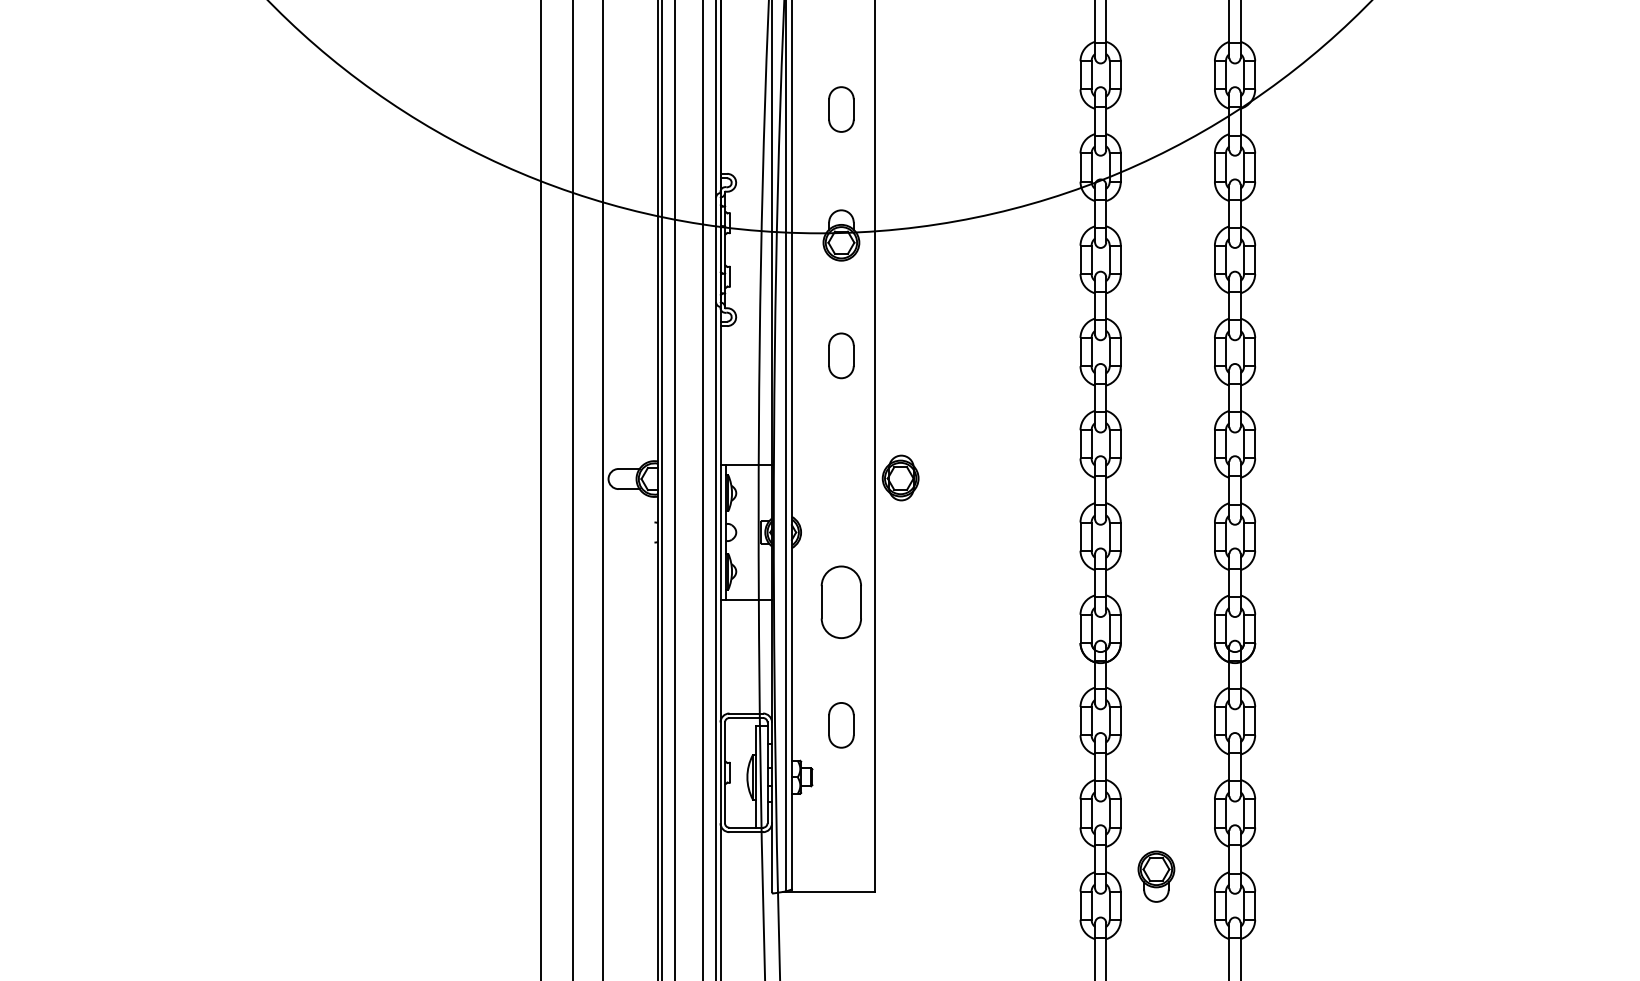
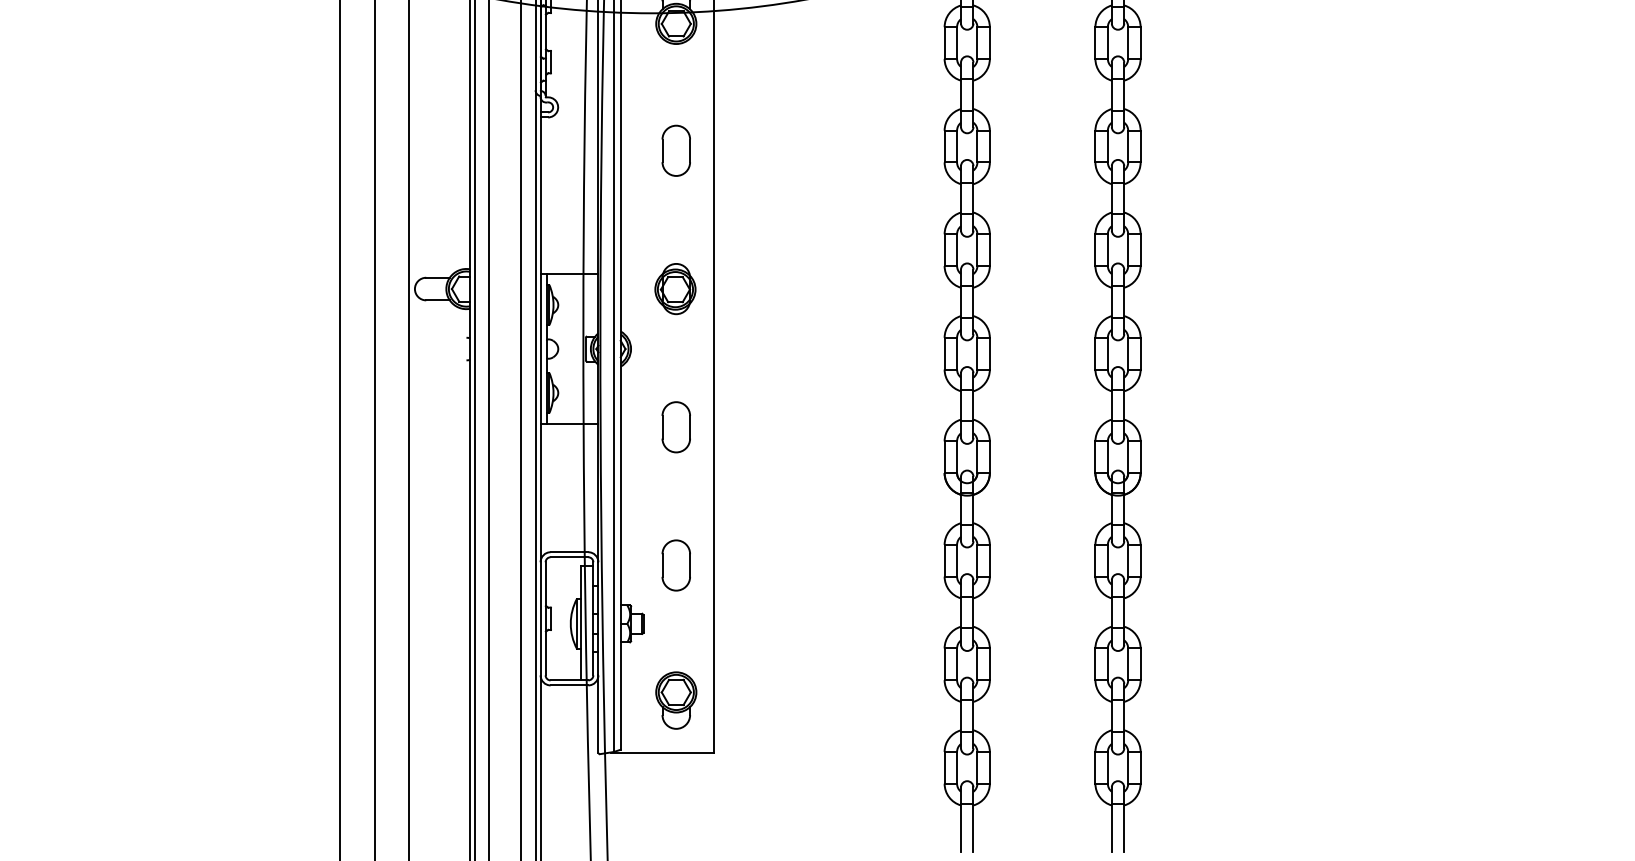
part: (900, 477) -> (675, 288), moved
part: (841, 601) -> (676, 426), size x0.62
part: (1156, 876) -> (676, 700), moved

